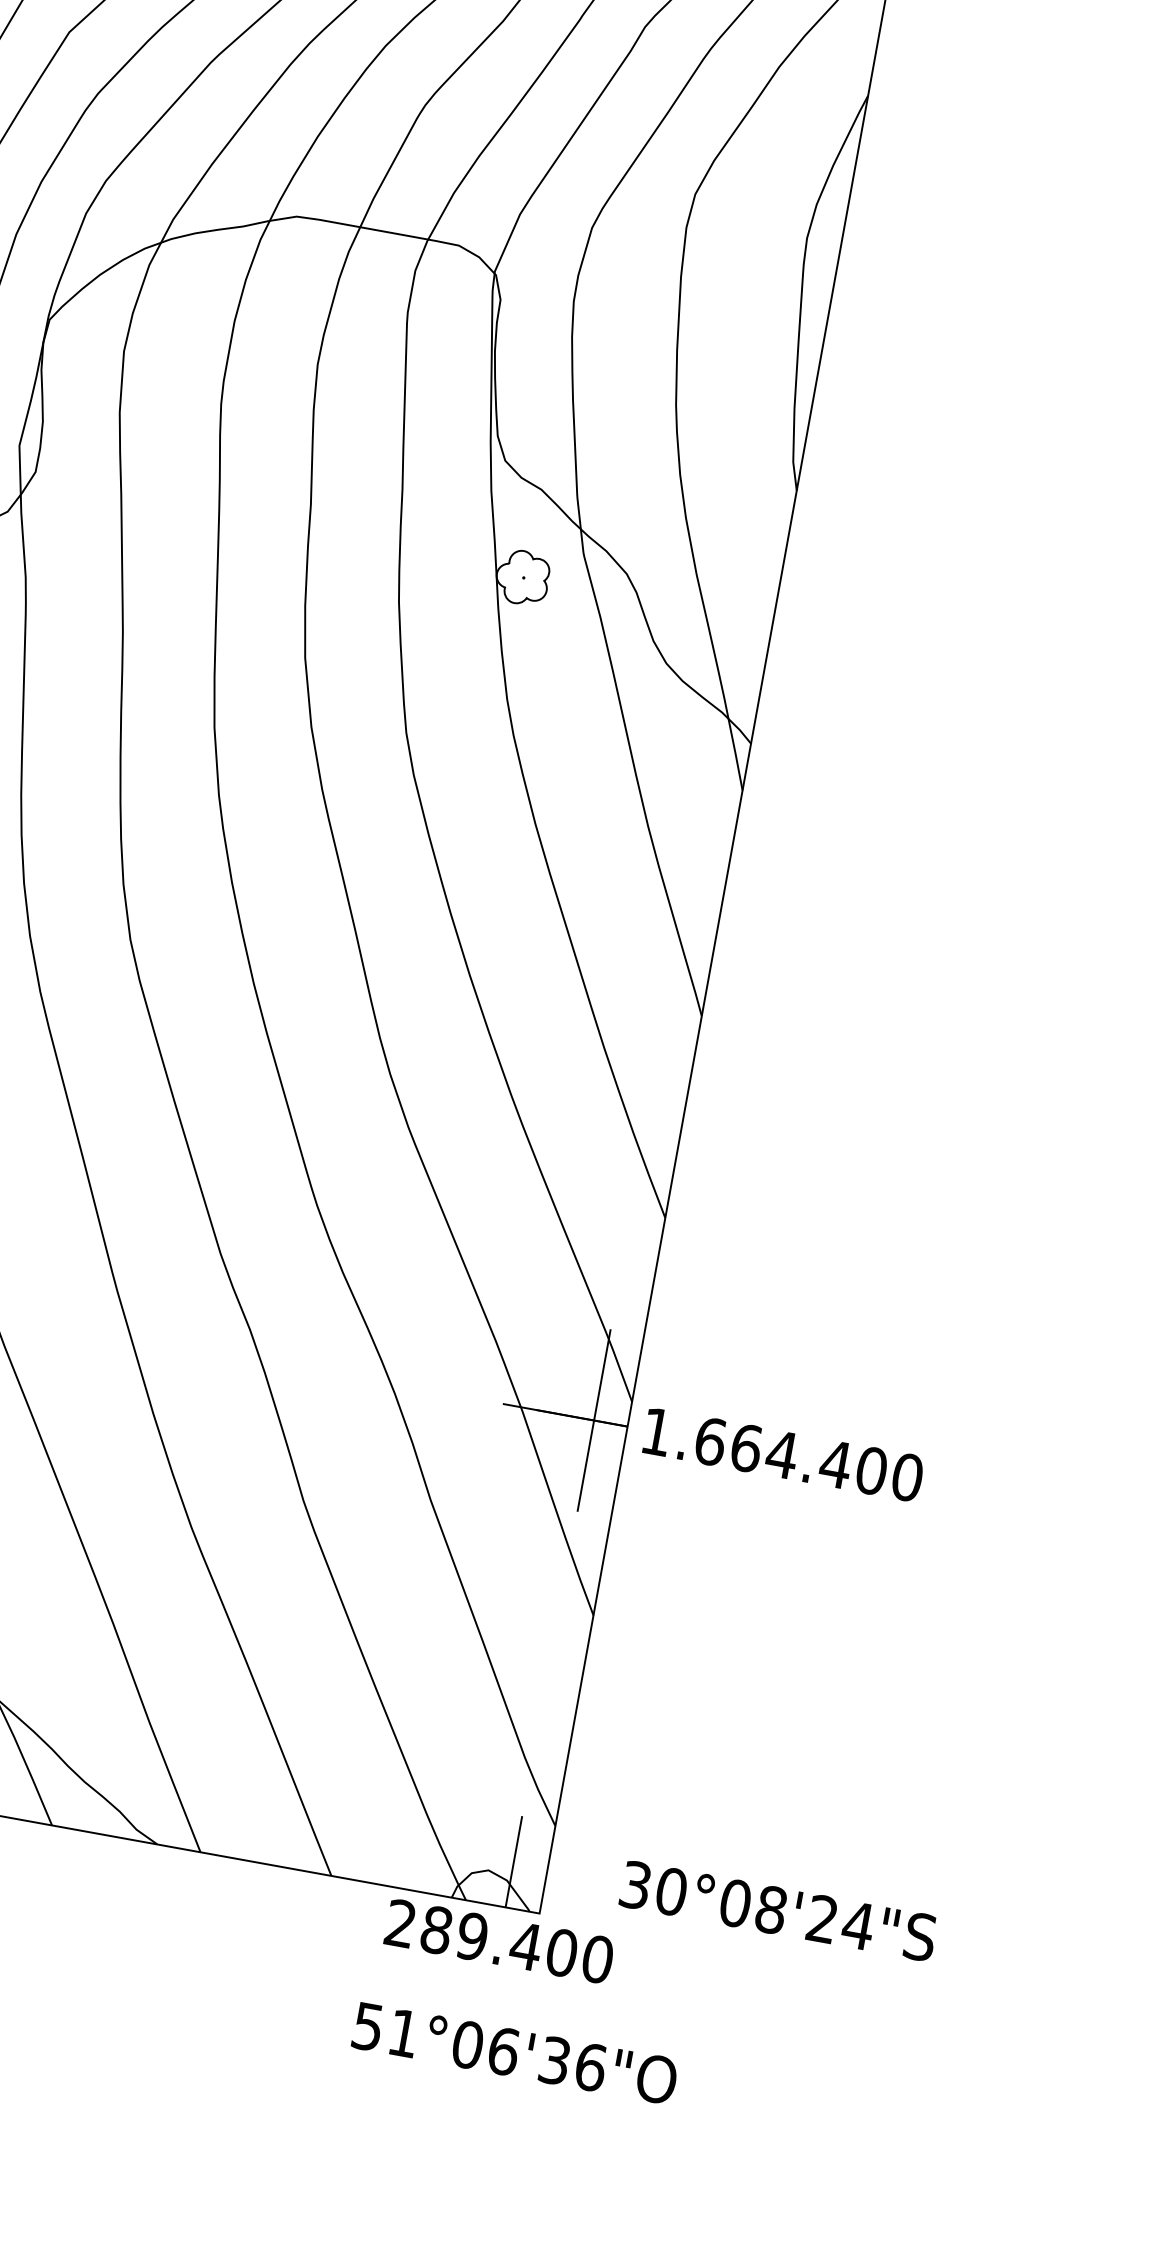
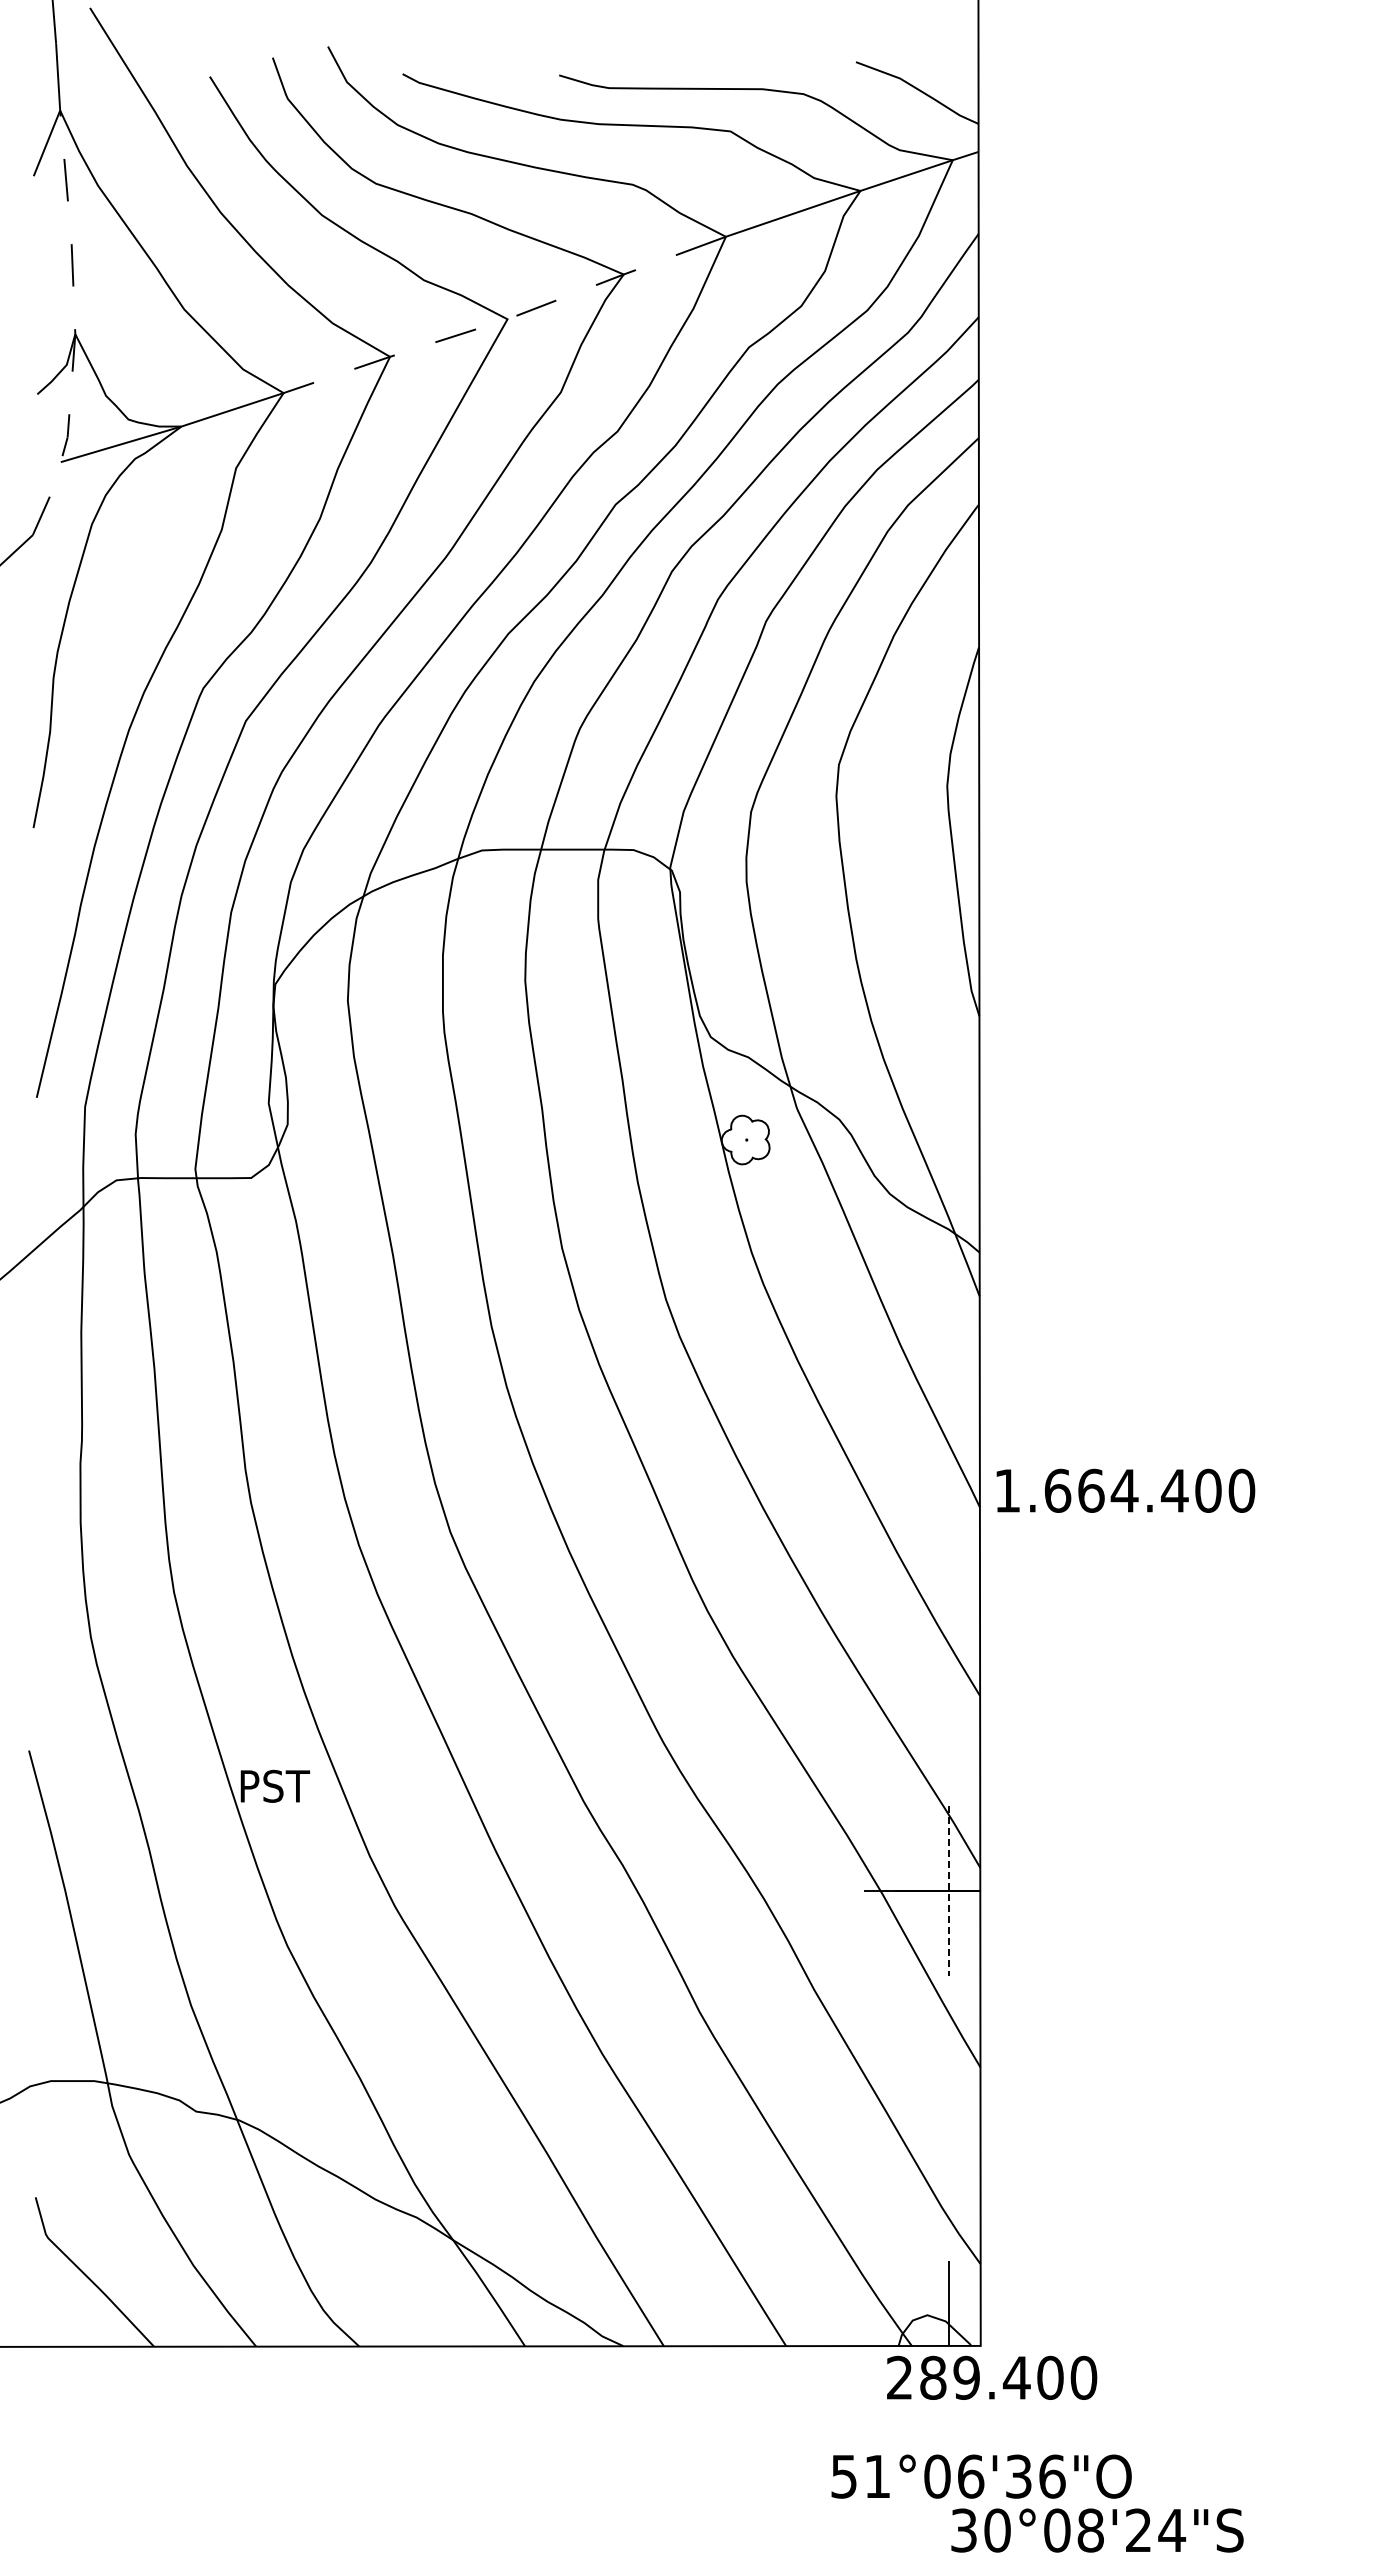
line: (593, 1421) -> (948, 1891), solid -> dashed
text: (783, 1454) -> (1125, 1490), moved
text: (778, 1911) -> (1097, 2530), moved
text: (500, 1941) -> (992, 2377), moved

